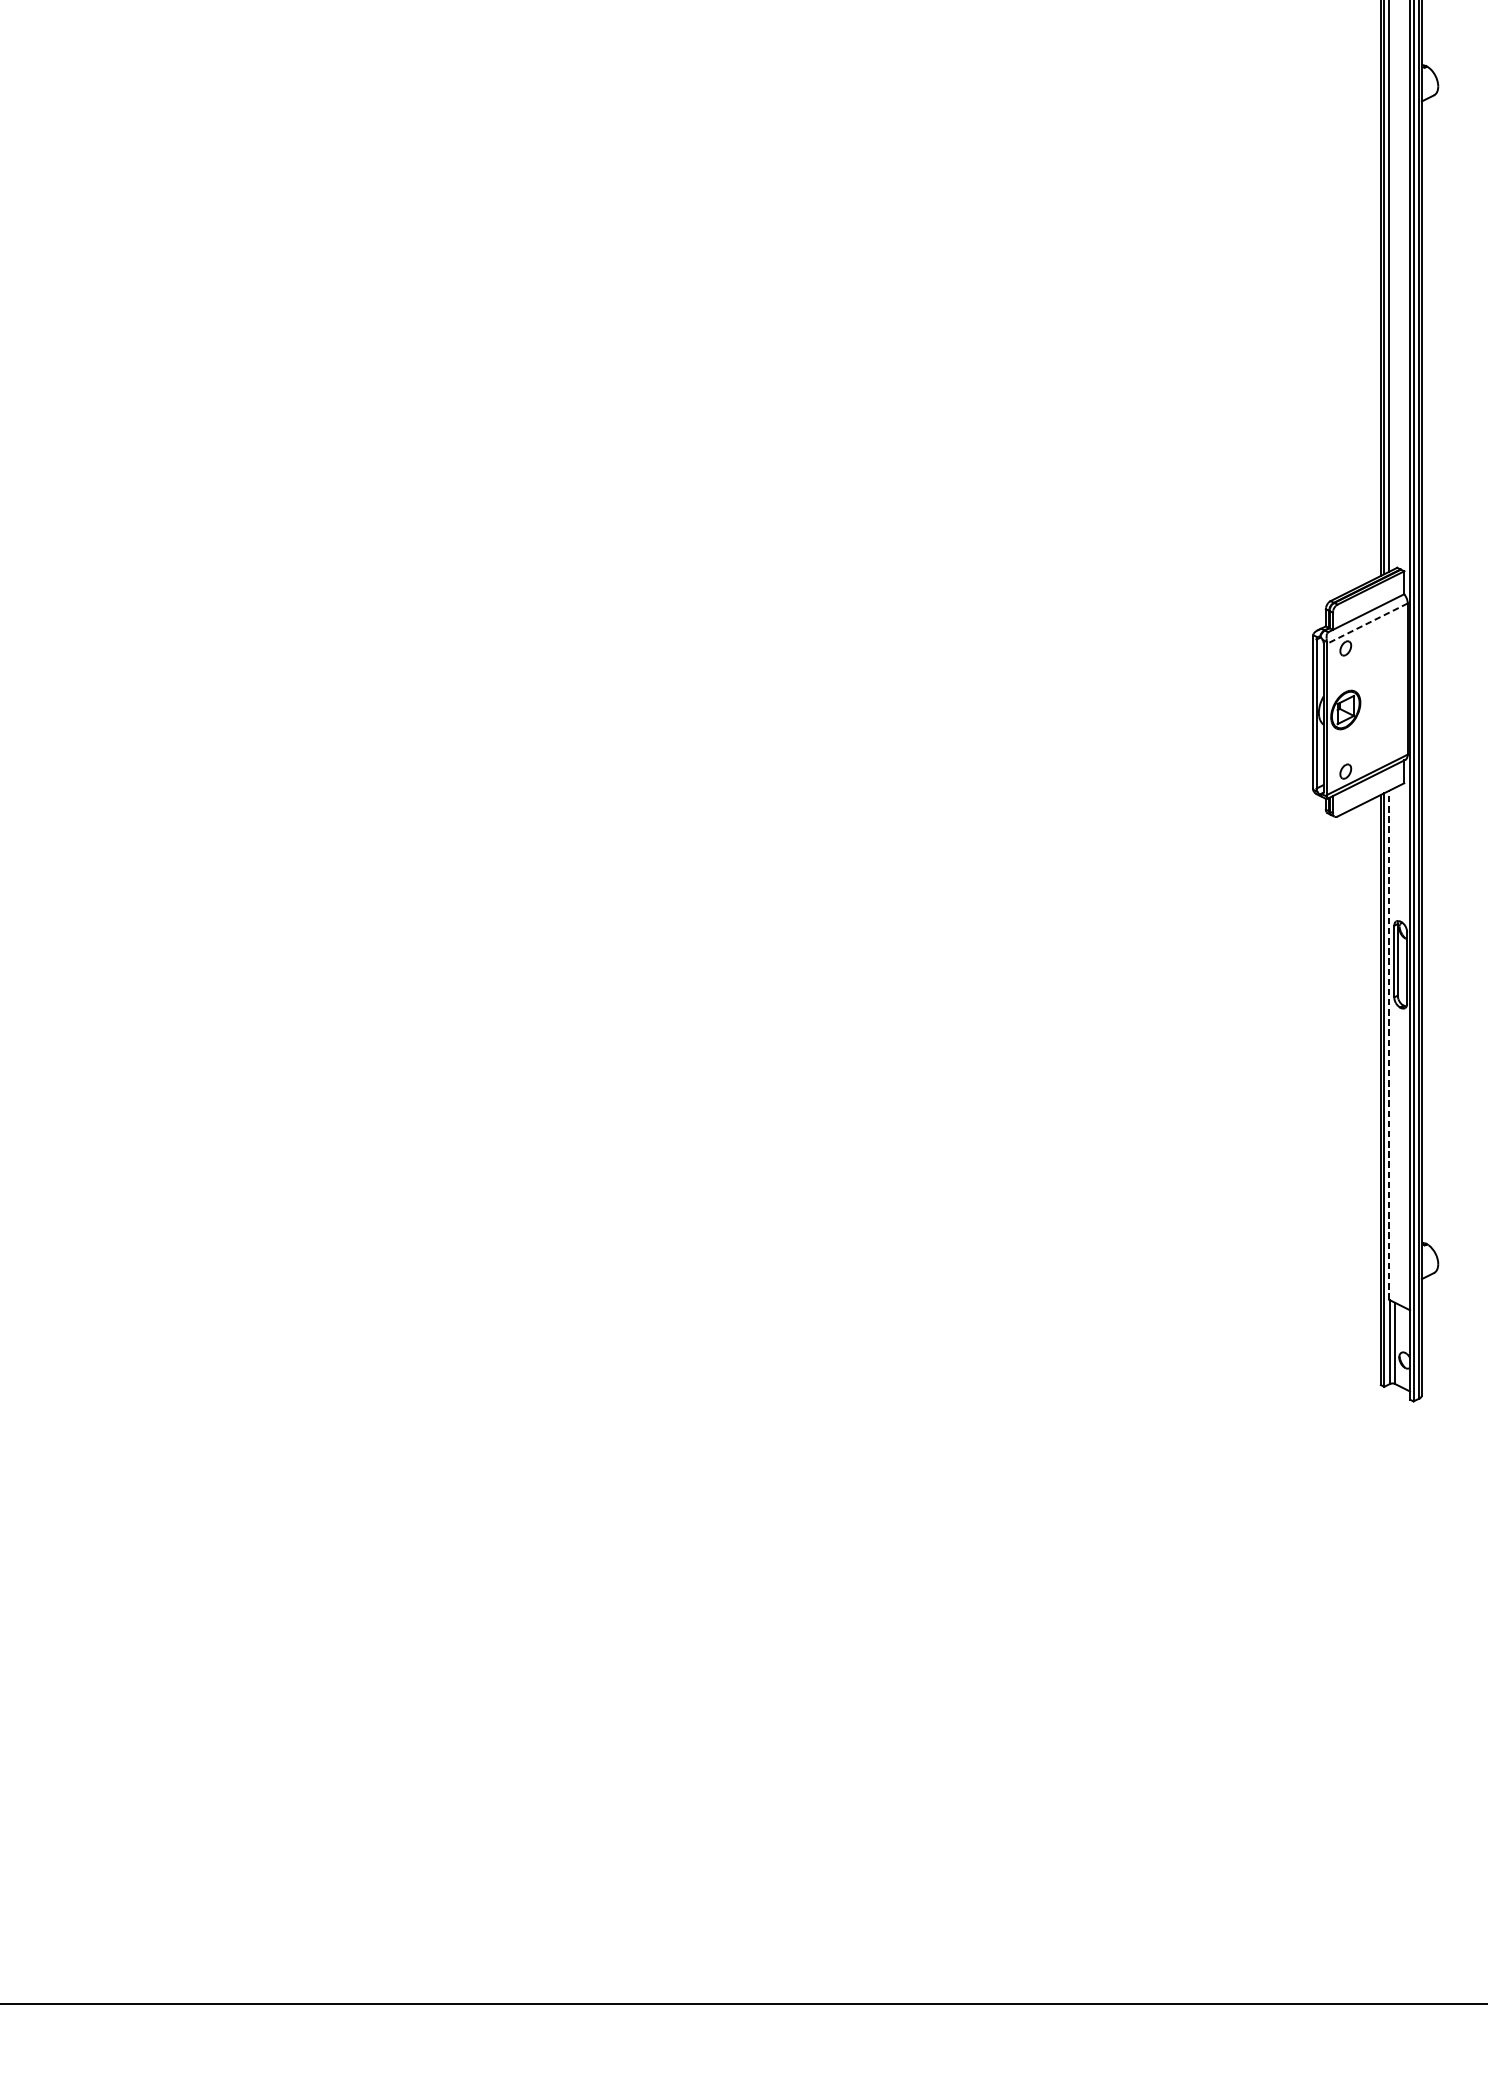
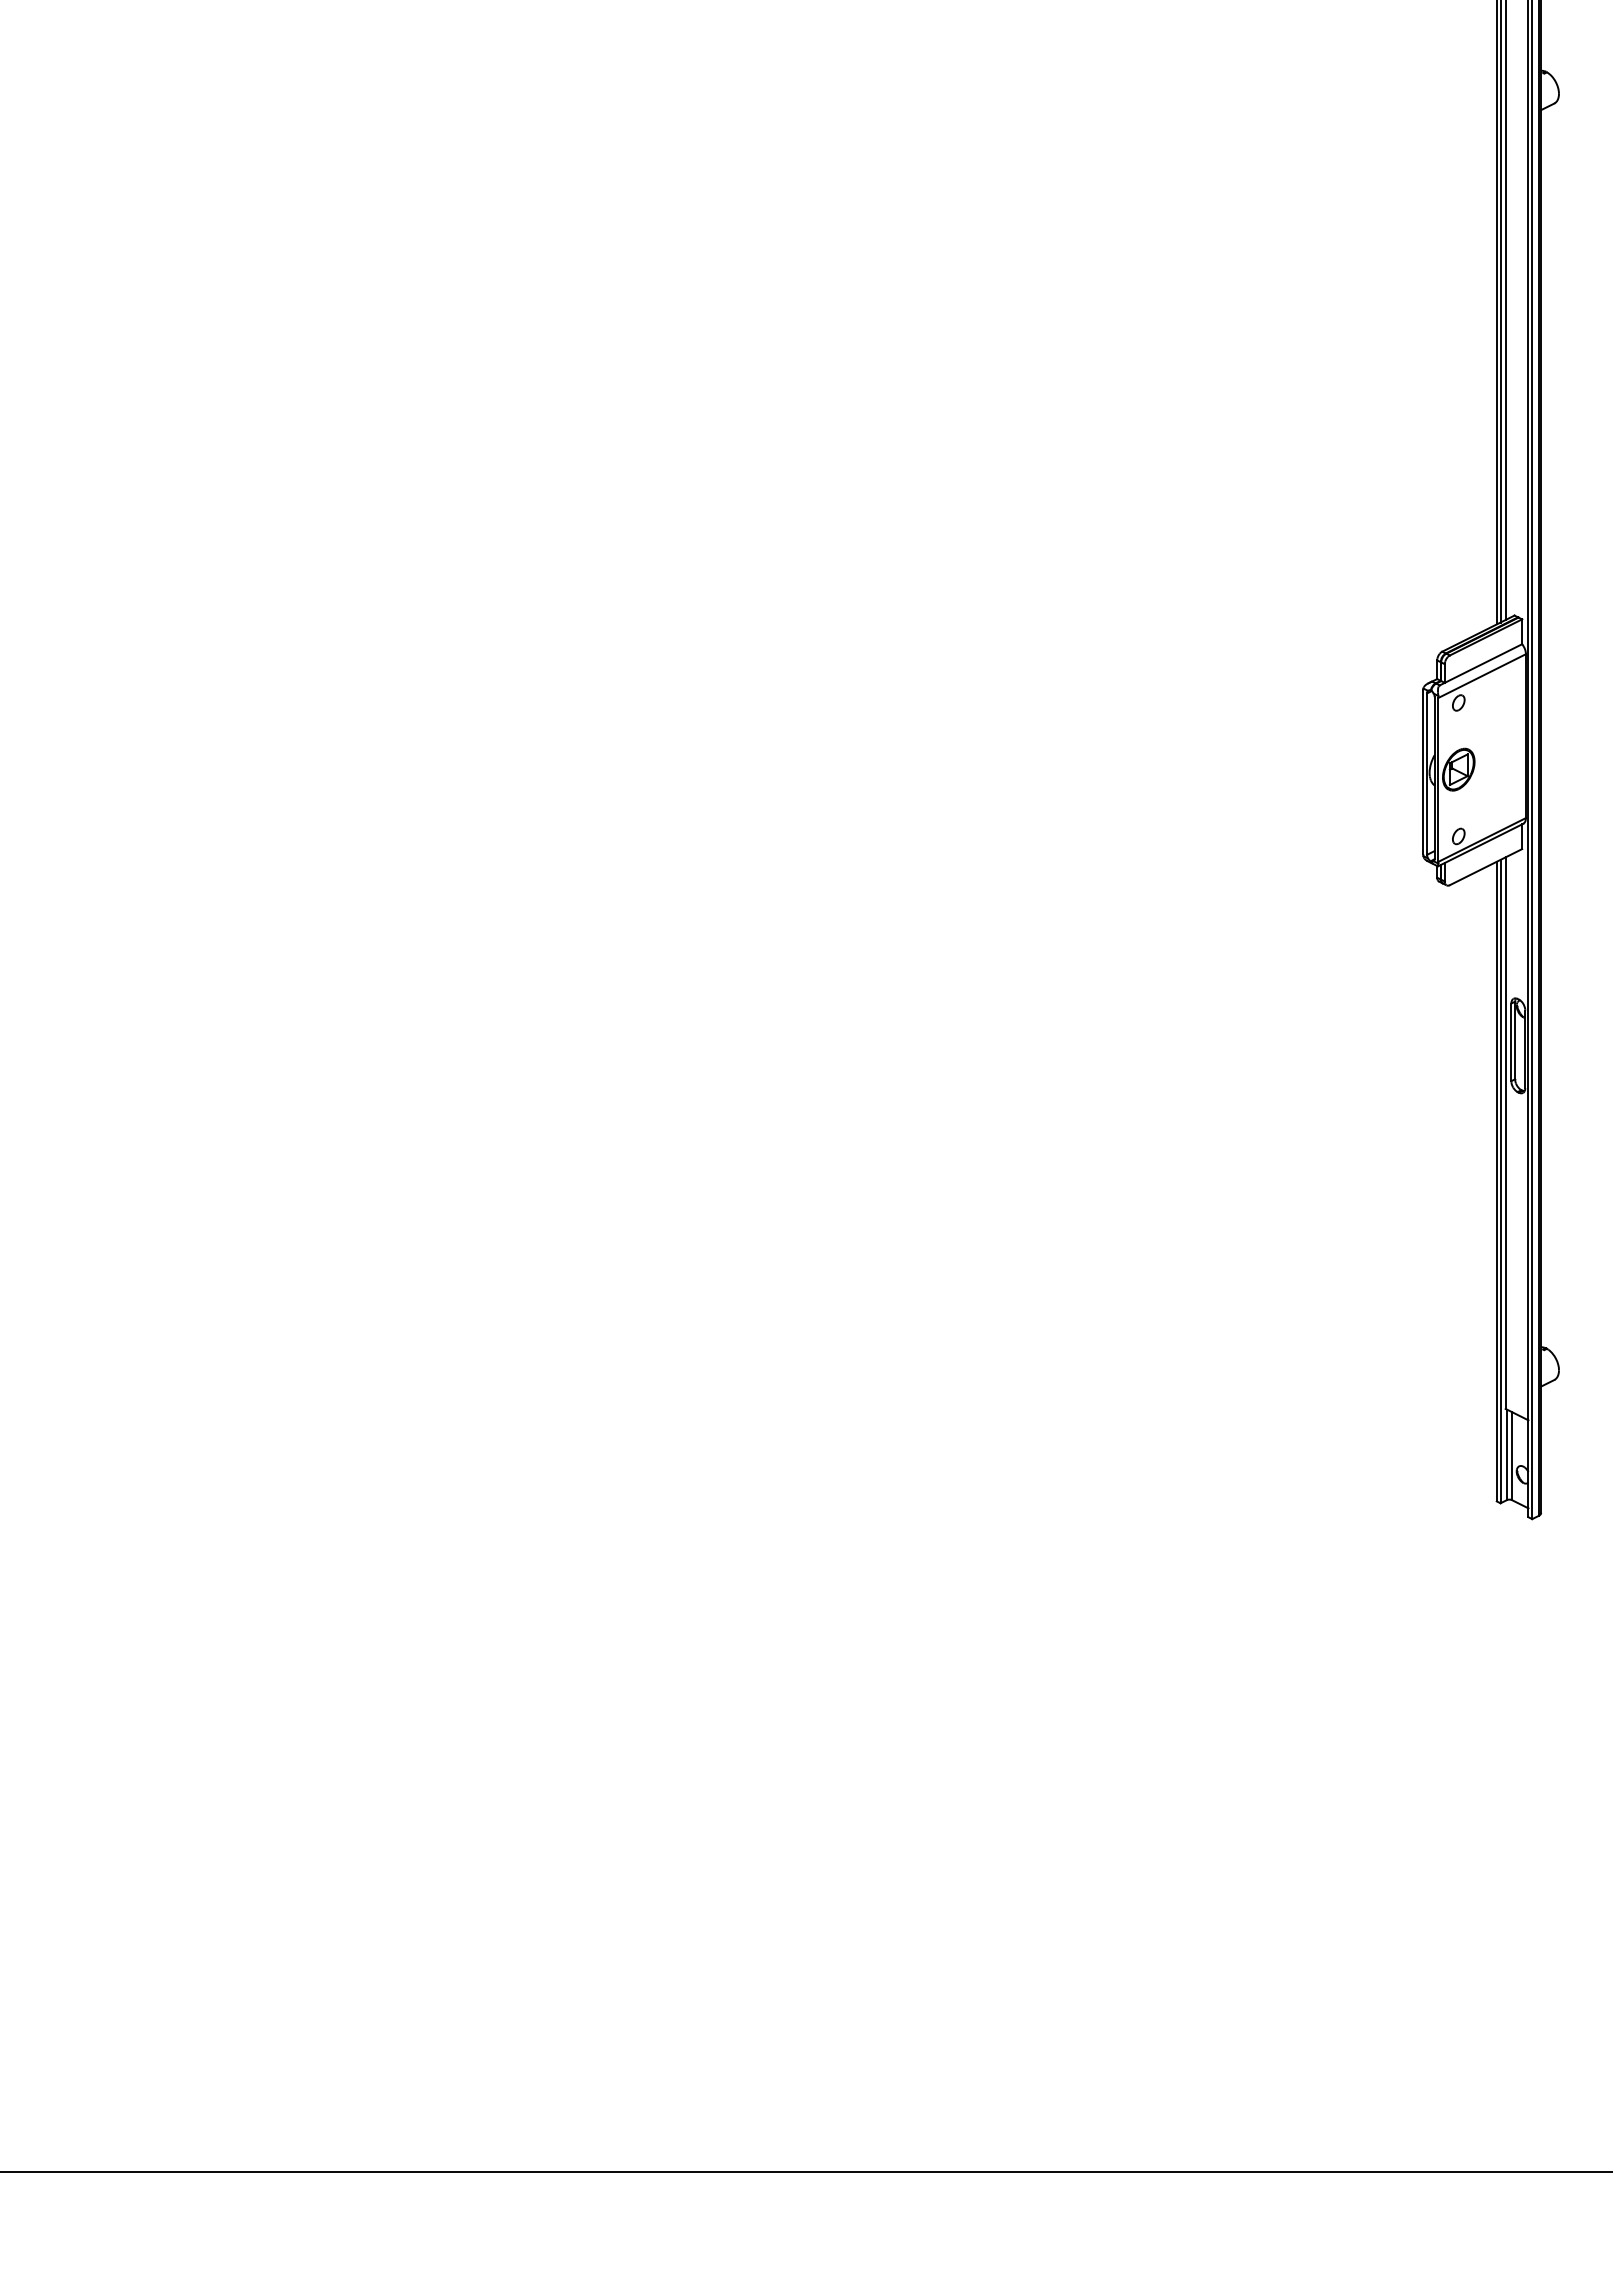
line: (1367, 624) -> (1482, 676), dashed -> solid
line: (1388, 1045) -> (1505, 1133), dashed -> solid

